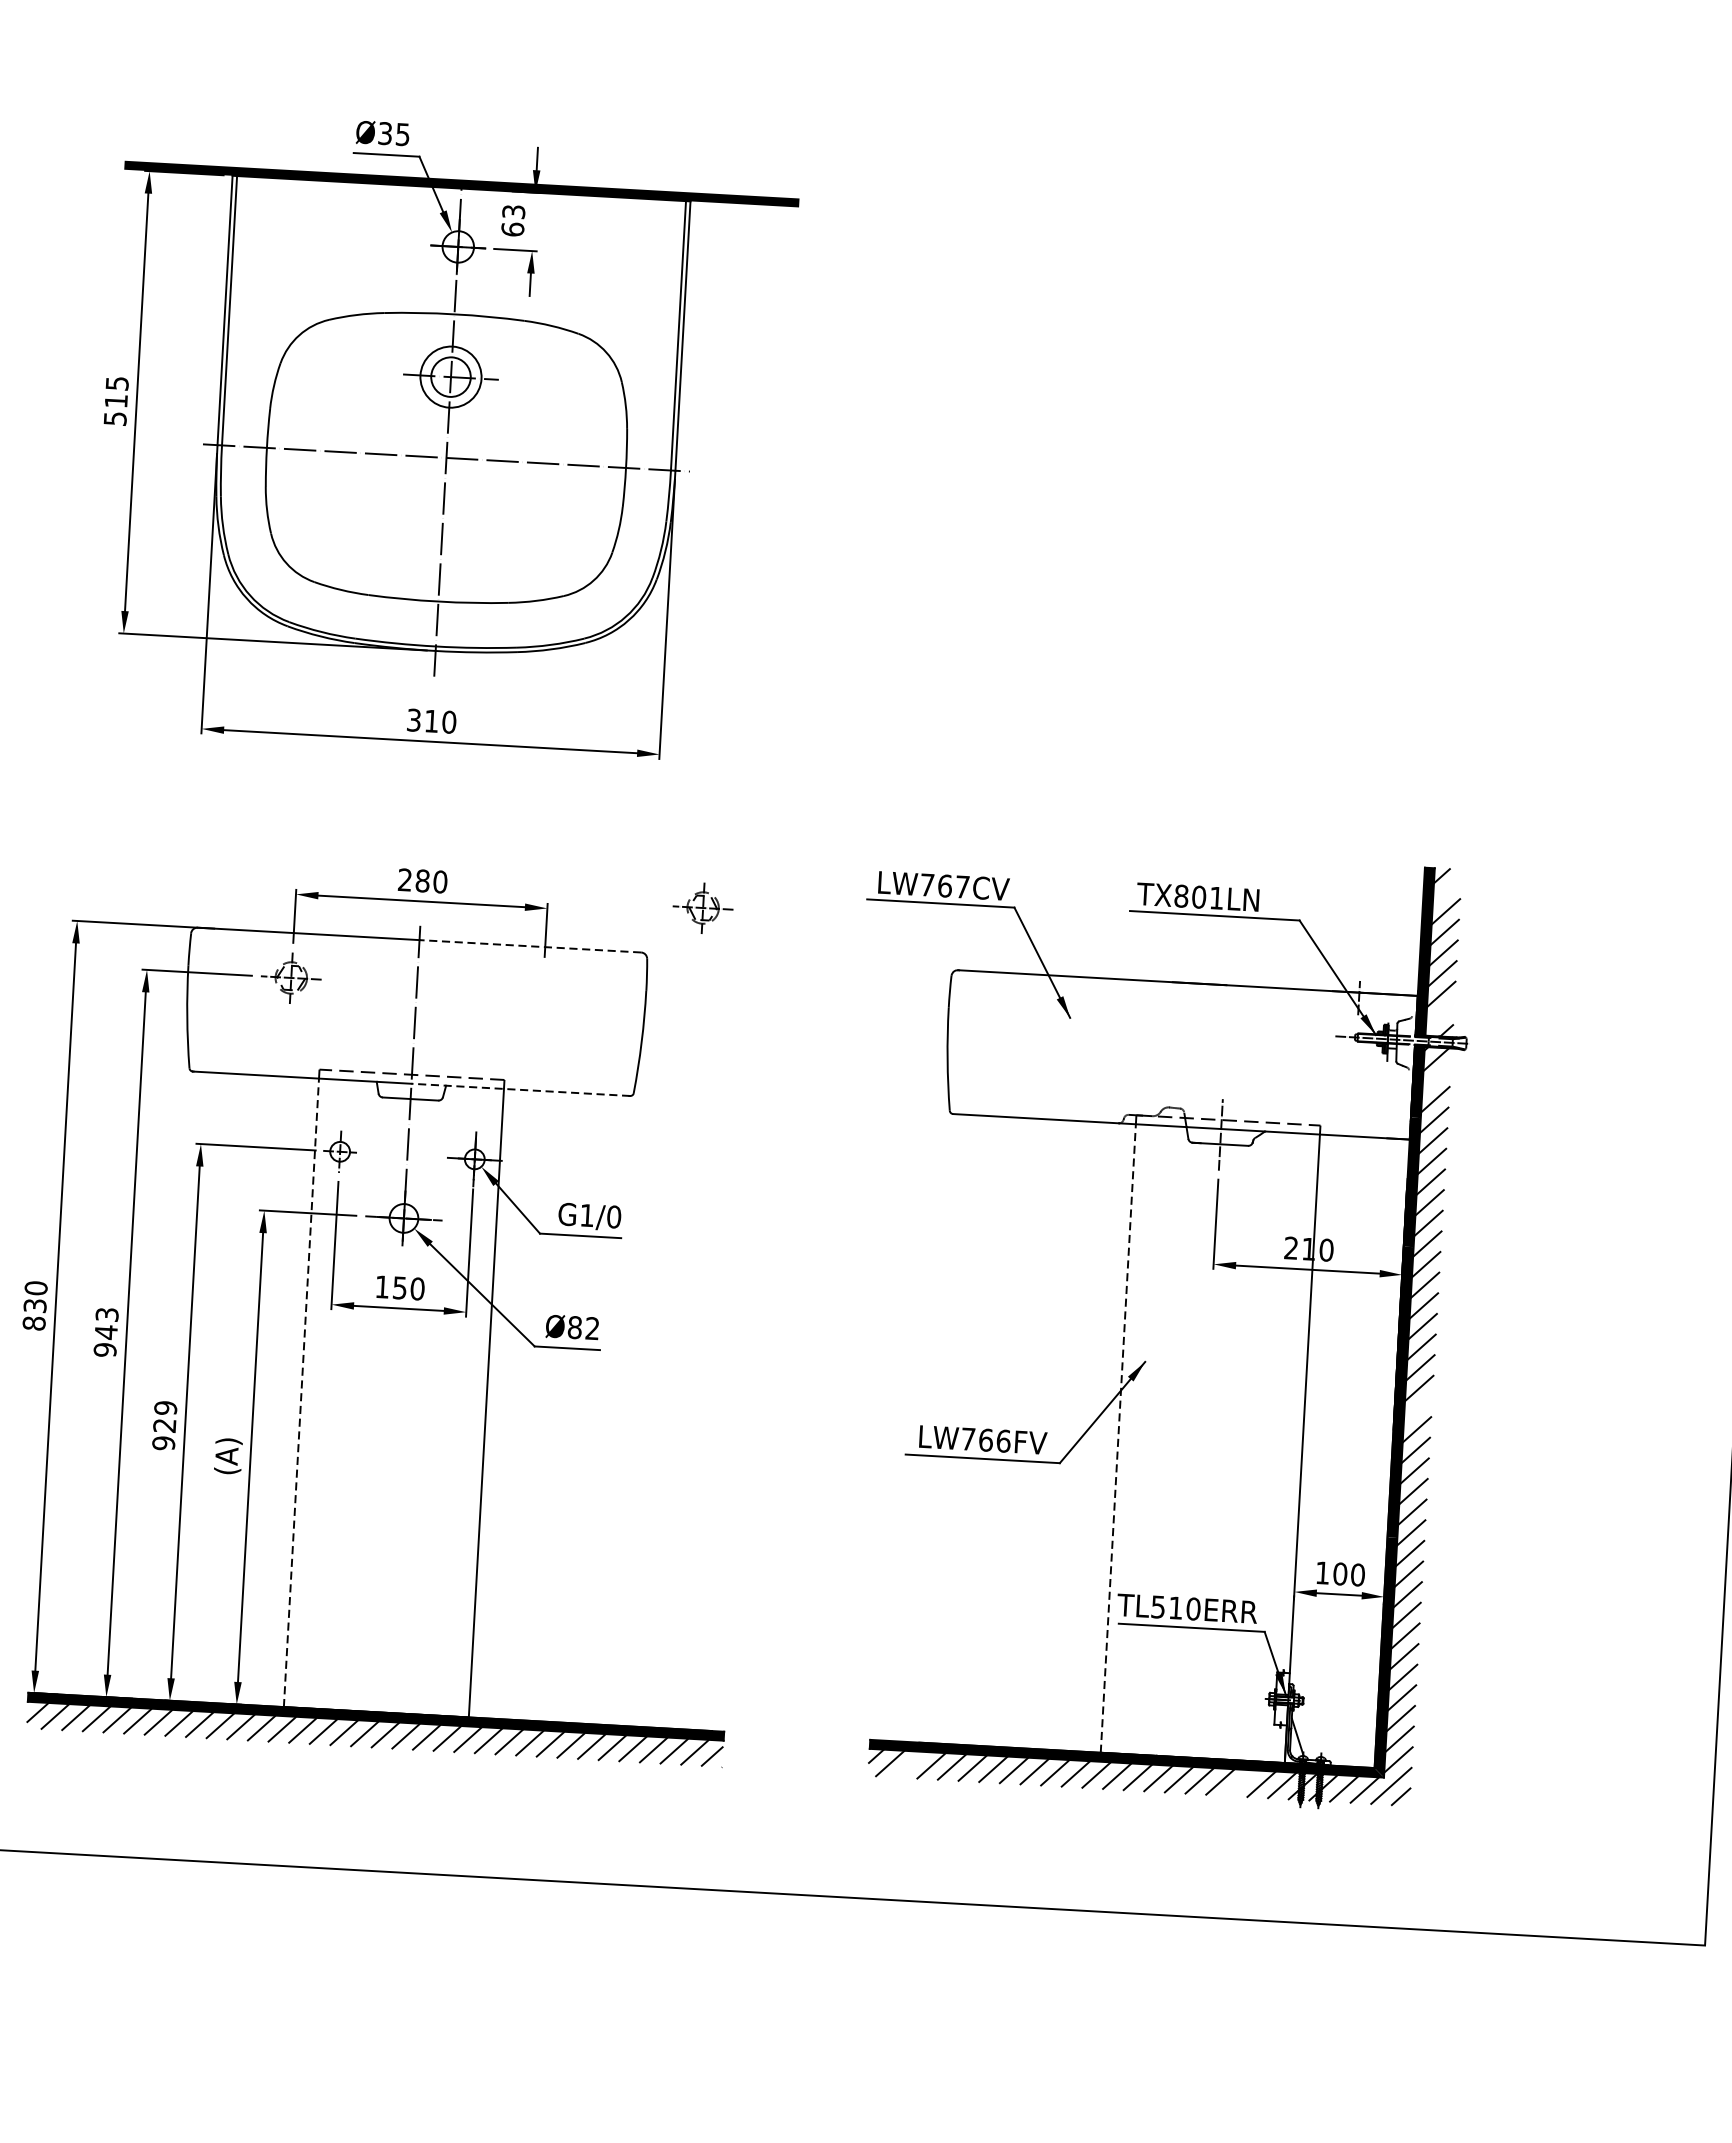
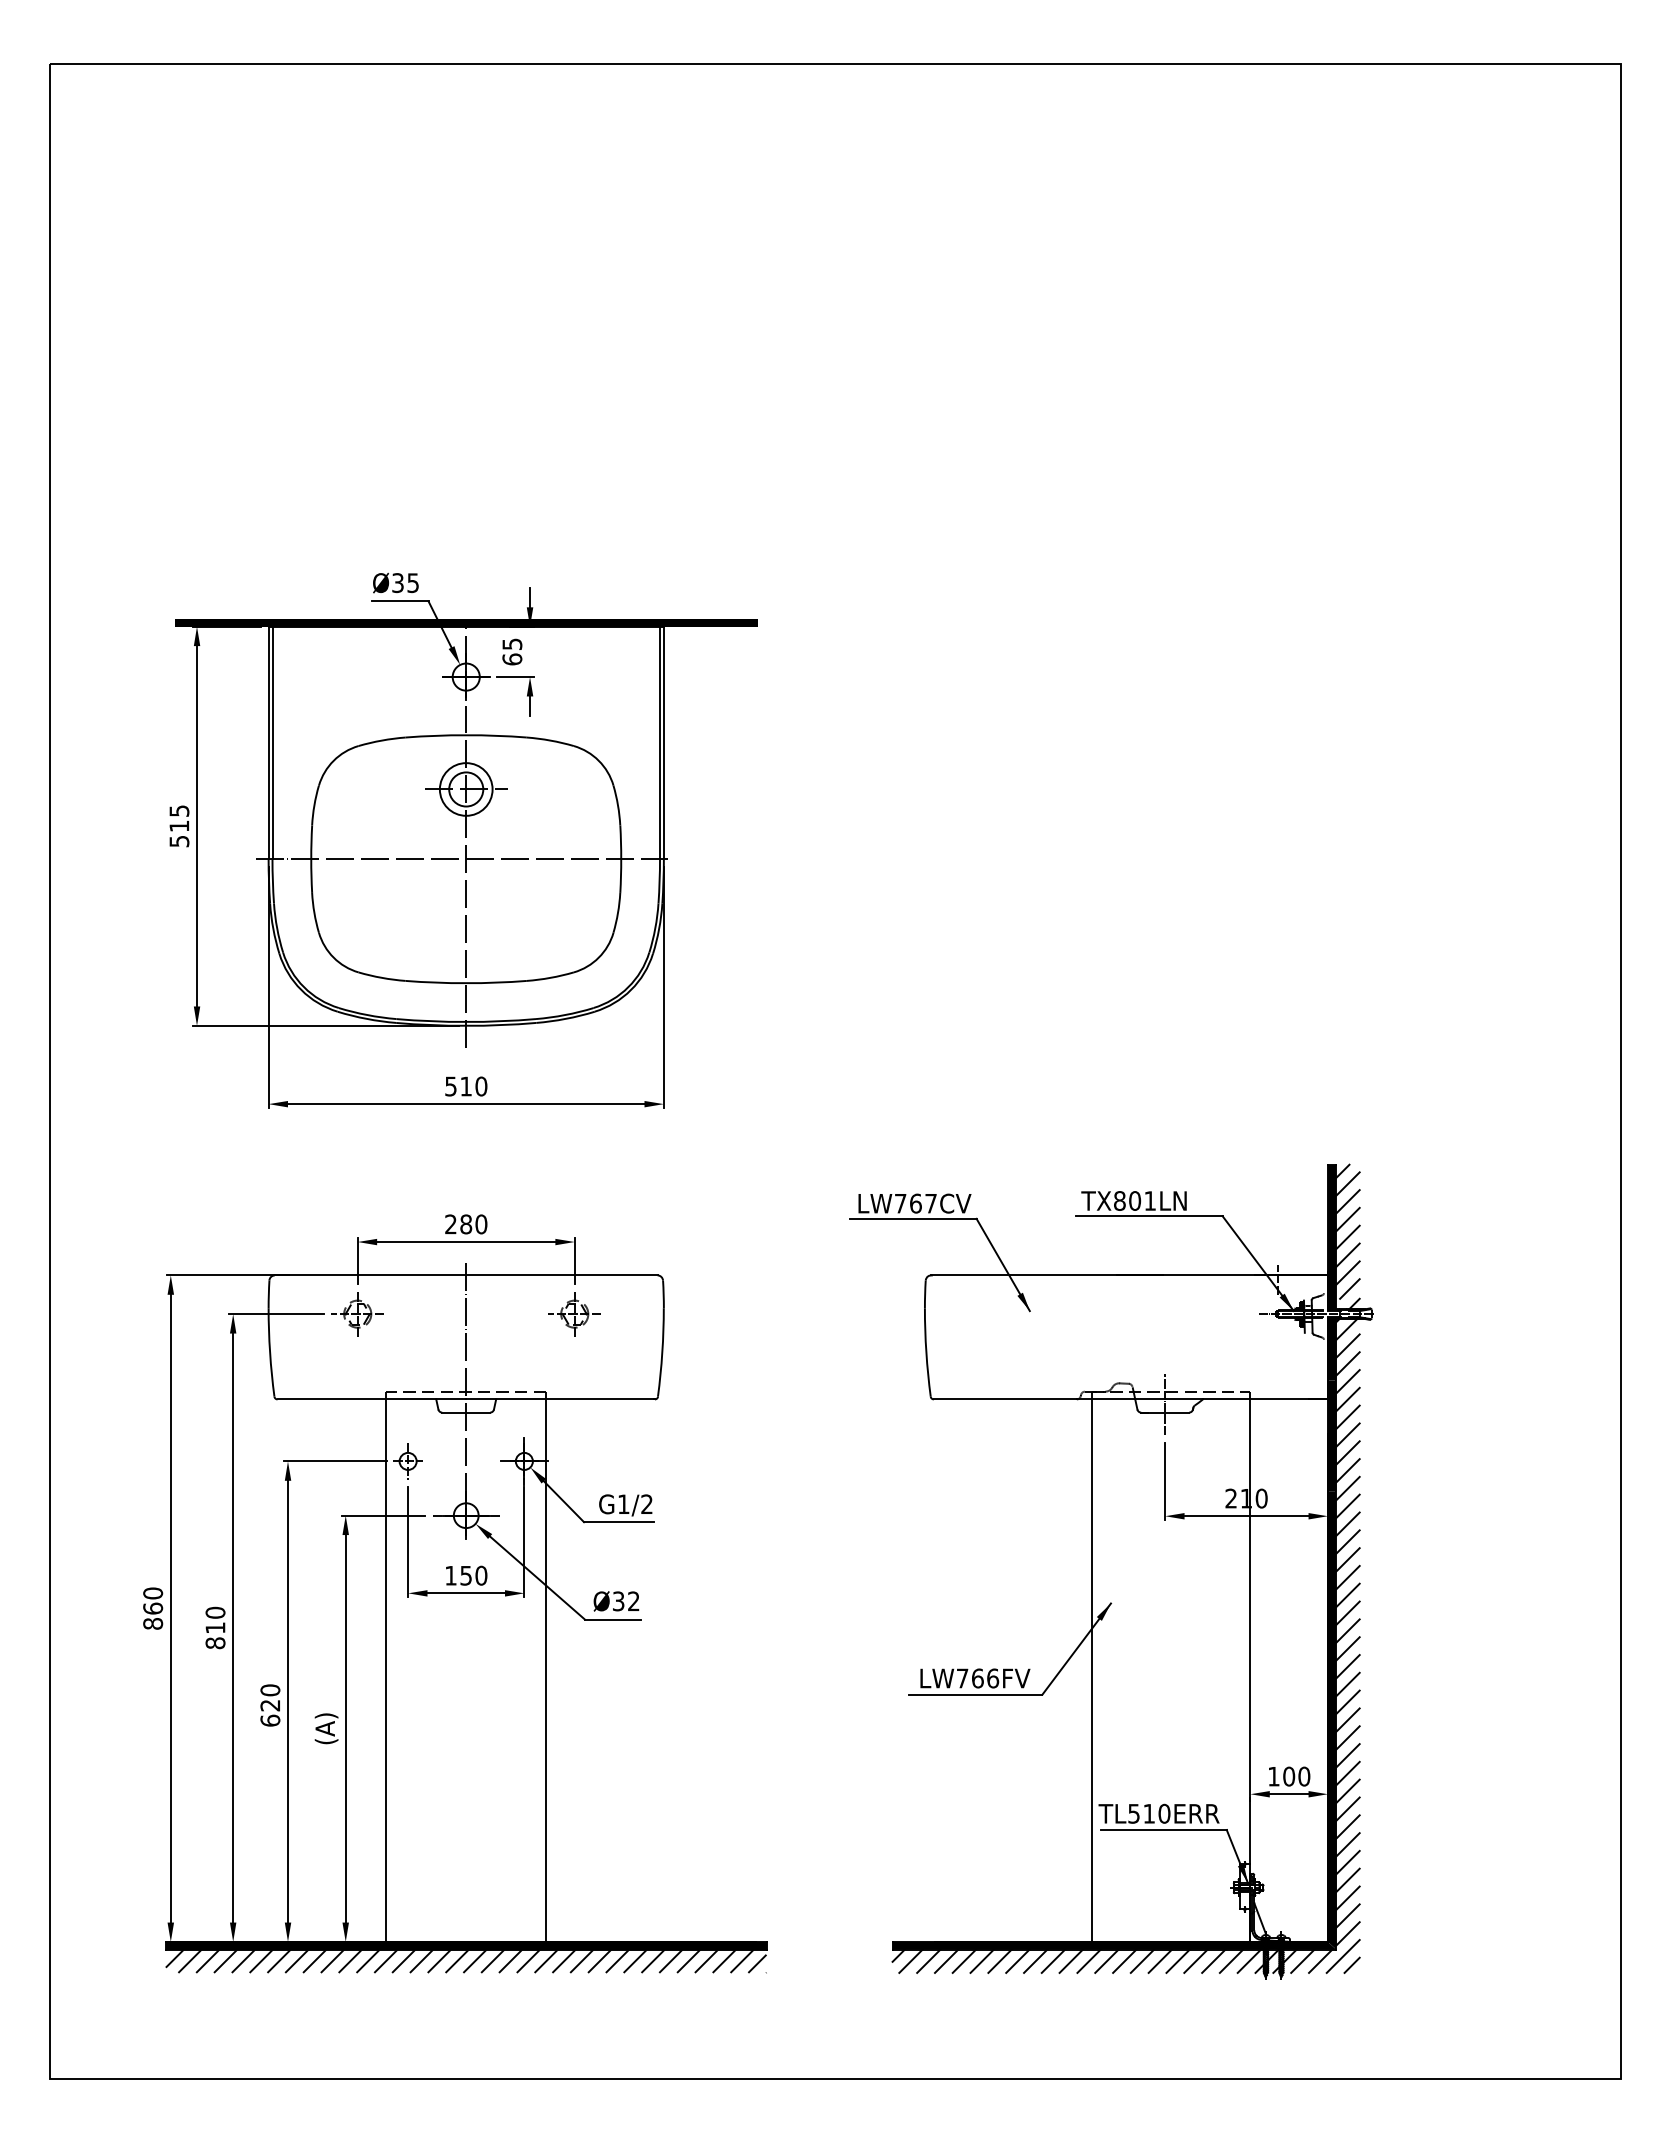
text: (512, 210) -> (511, 643), 63 -> 65
text: (413, 719) -> (450, 1085), 310 -> 510
line: (1446, 890) -> (1347, 1183), added
part: (702, 908) -> (574, 1314), moved
line: (529, 946) -> (561, 1275), dashed -> solid
line: (1441, 1012) -> (1349, 1288), added
line: (1435, 1078) -> (1347, 1345), added
line: (520, 1089) -> (560, 1399), dashed -> solid
text: (614, 1217) -> (647, 1504), G1/0 -> G1/2
text: (35, 1305) -> (153, 1608), 830 -> 860
text: (574, 1327) -> (618, 1601), Ø82 -> Ø32
text: (106, 1331) -> (215, 1627), 943 -> 810
line: (301, 1392) -> (386, 1670), dashed -> solid
line: (1417, 1408) -> (1347, 1630), added
text: (164, 1425) -> (270, 1705), 929 -> 620
line: (1118, 1438) -> (1091, 1670), dashed -> solid
line: (910, 1763) -> (928, 1960), added
line: (1240, 1782) -> (1213, 1960), added

